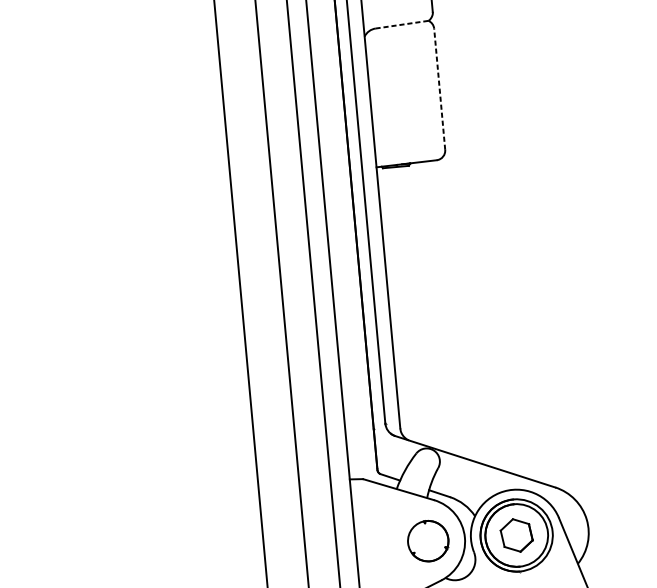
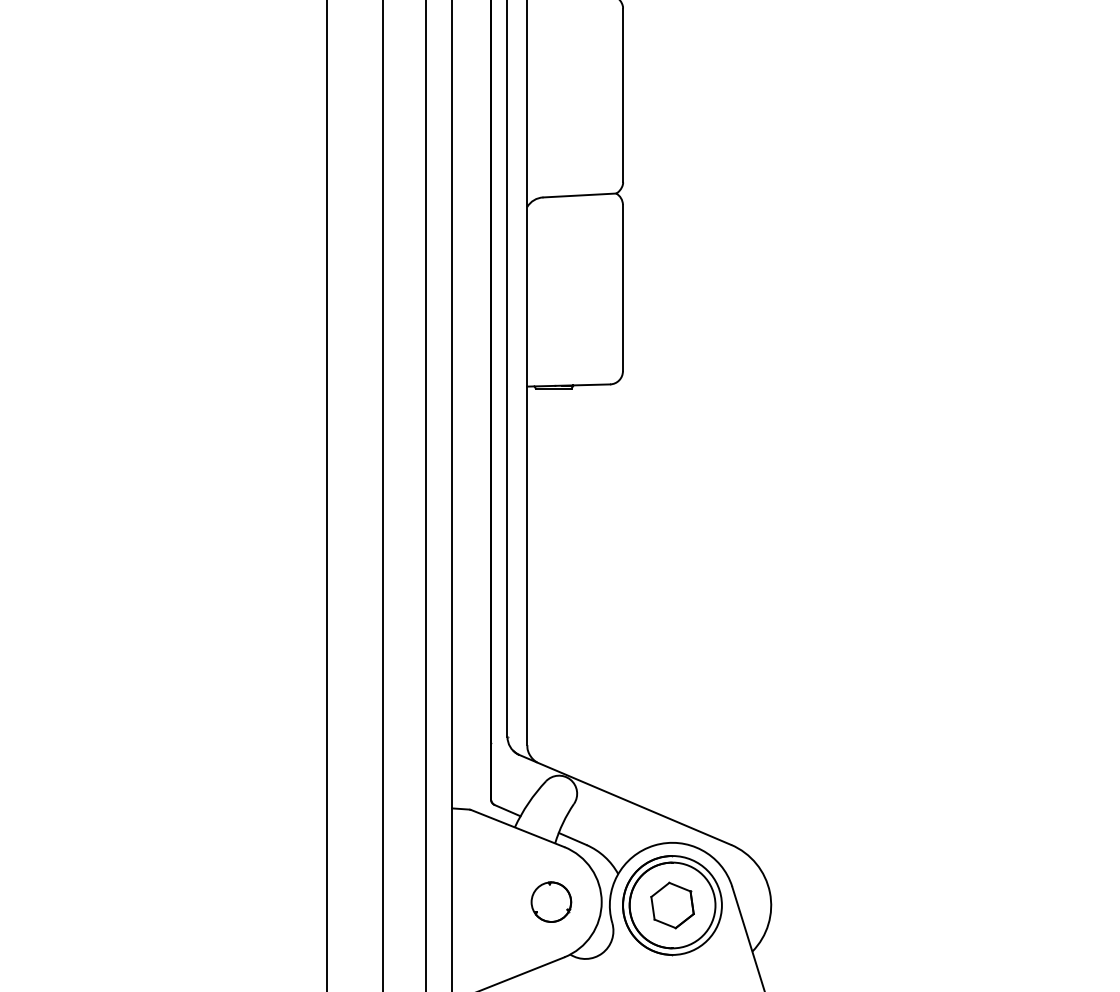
line: (401, 24) -> (579, 195), dashed -> solid
line: (439, 88) -> (622, 287), dashed -> solid
part: (428, 540) -> (551, 901), size x0.71

